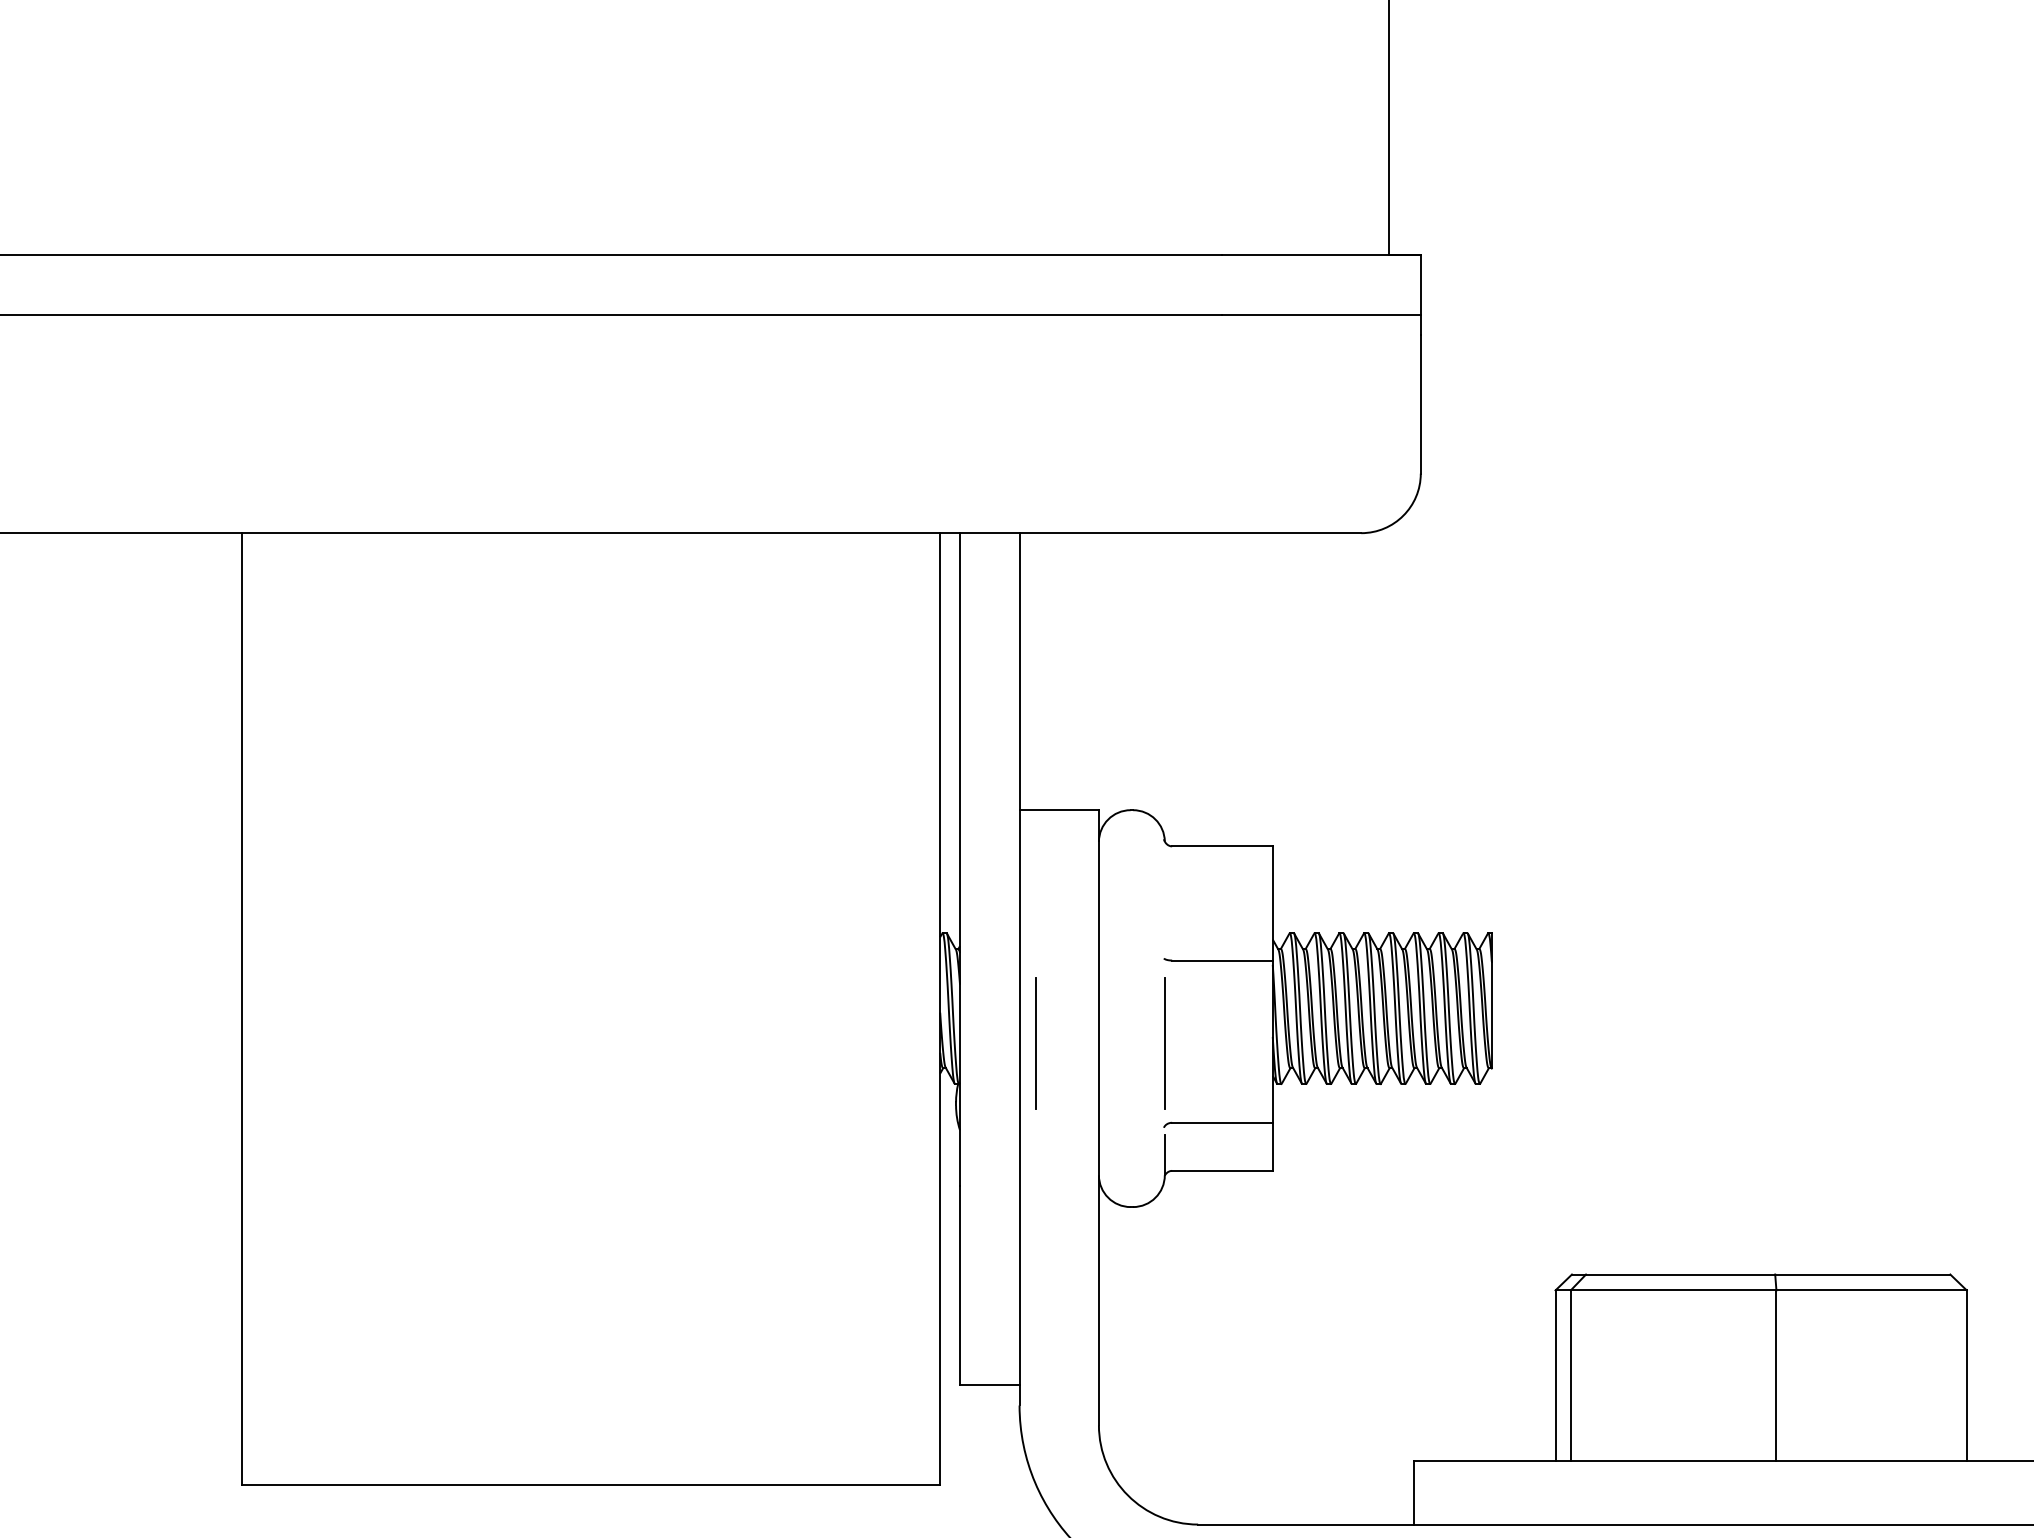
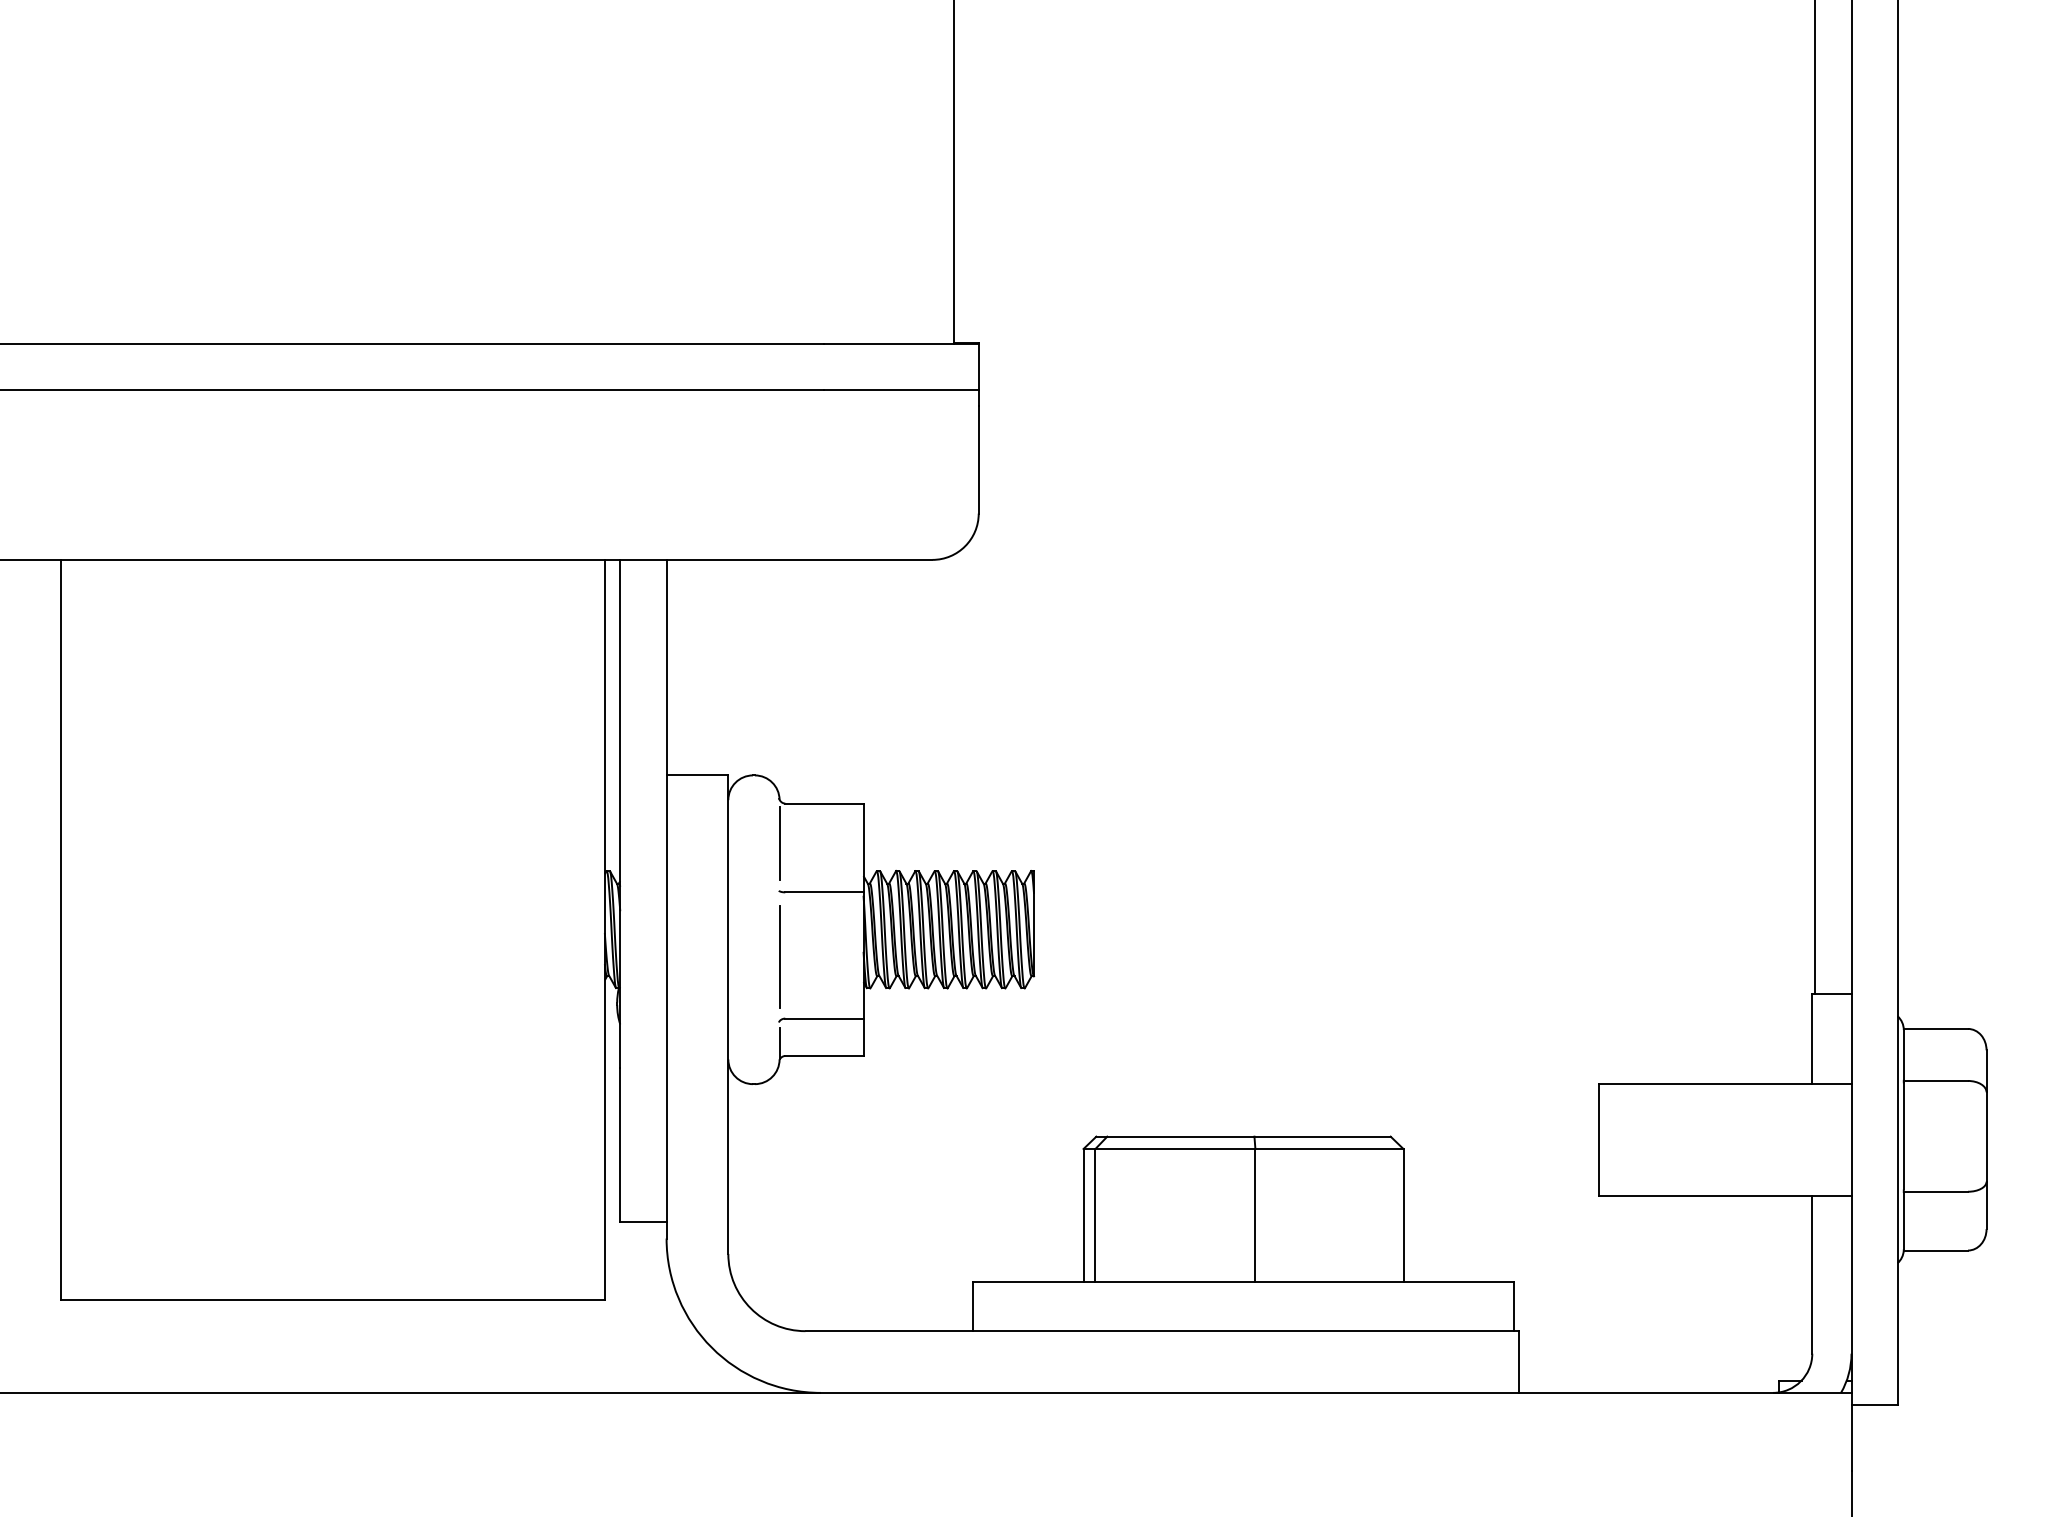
line: (1164, 897) -> (779, 843), added
line: (1036, 1042) -> (679, 956), removed

